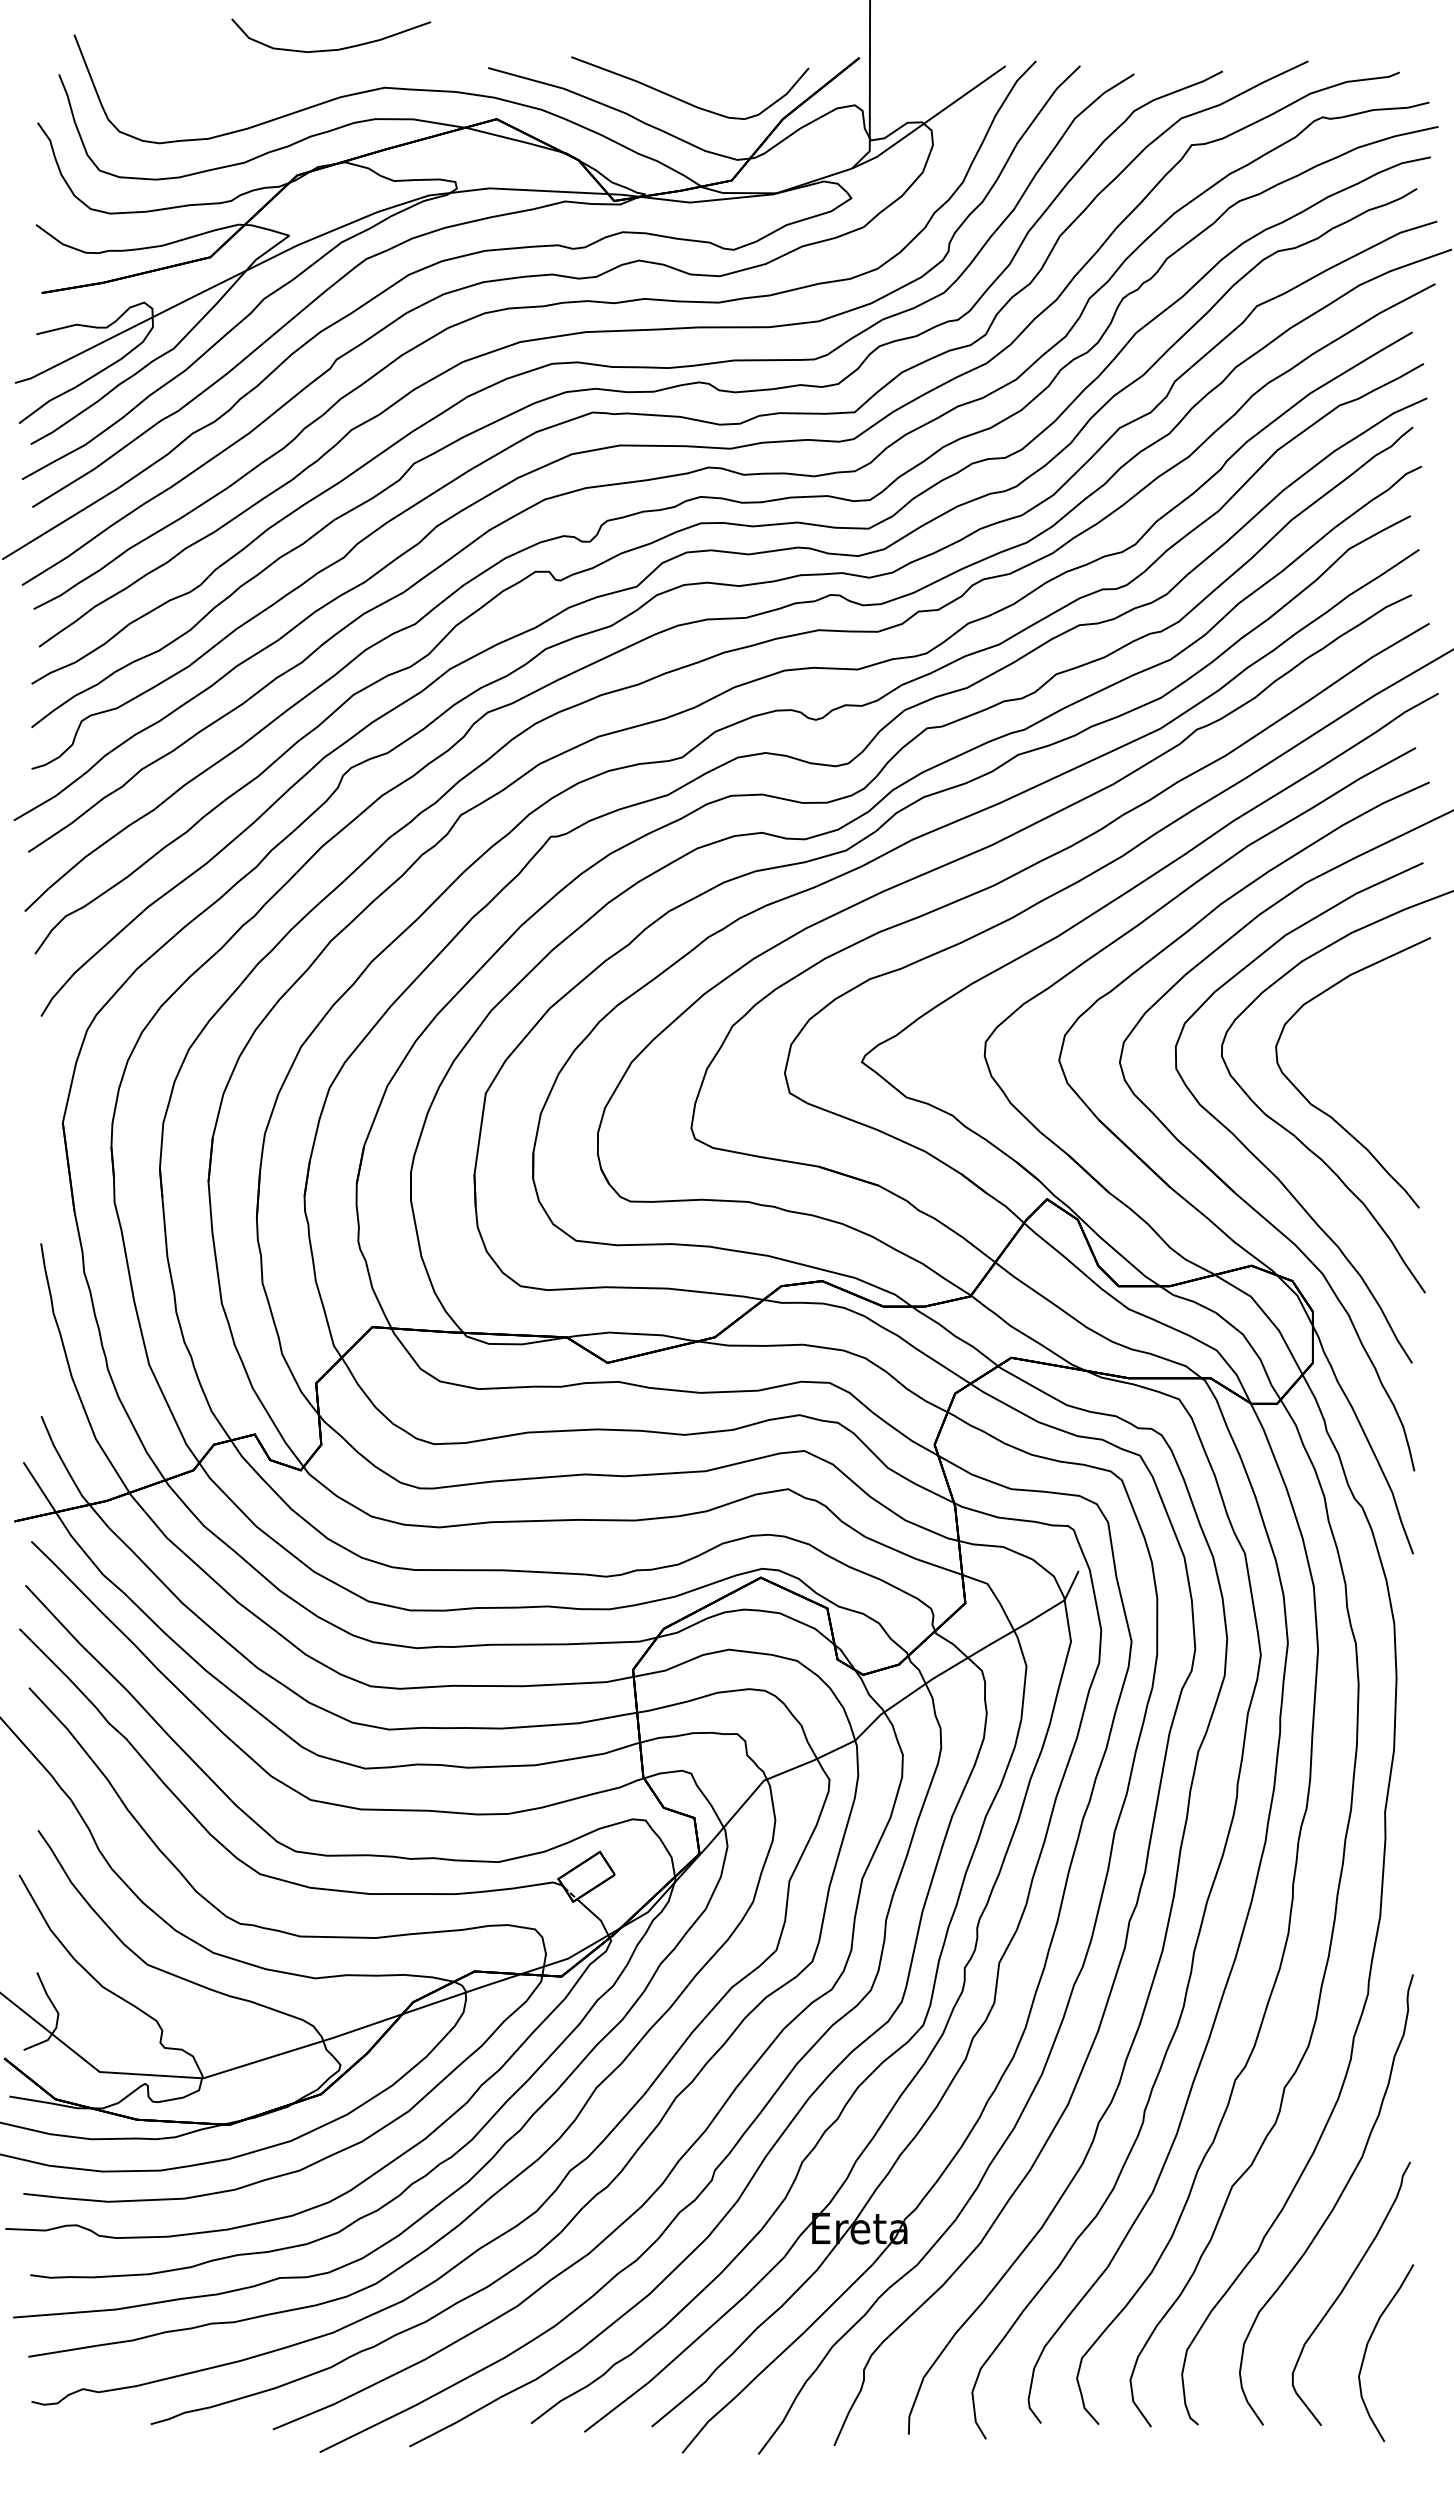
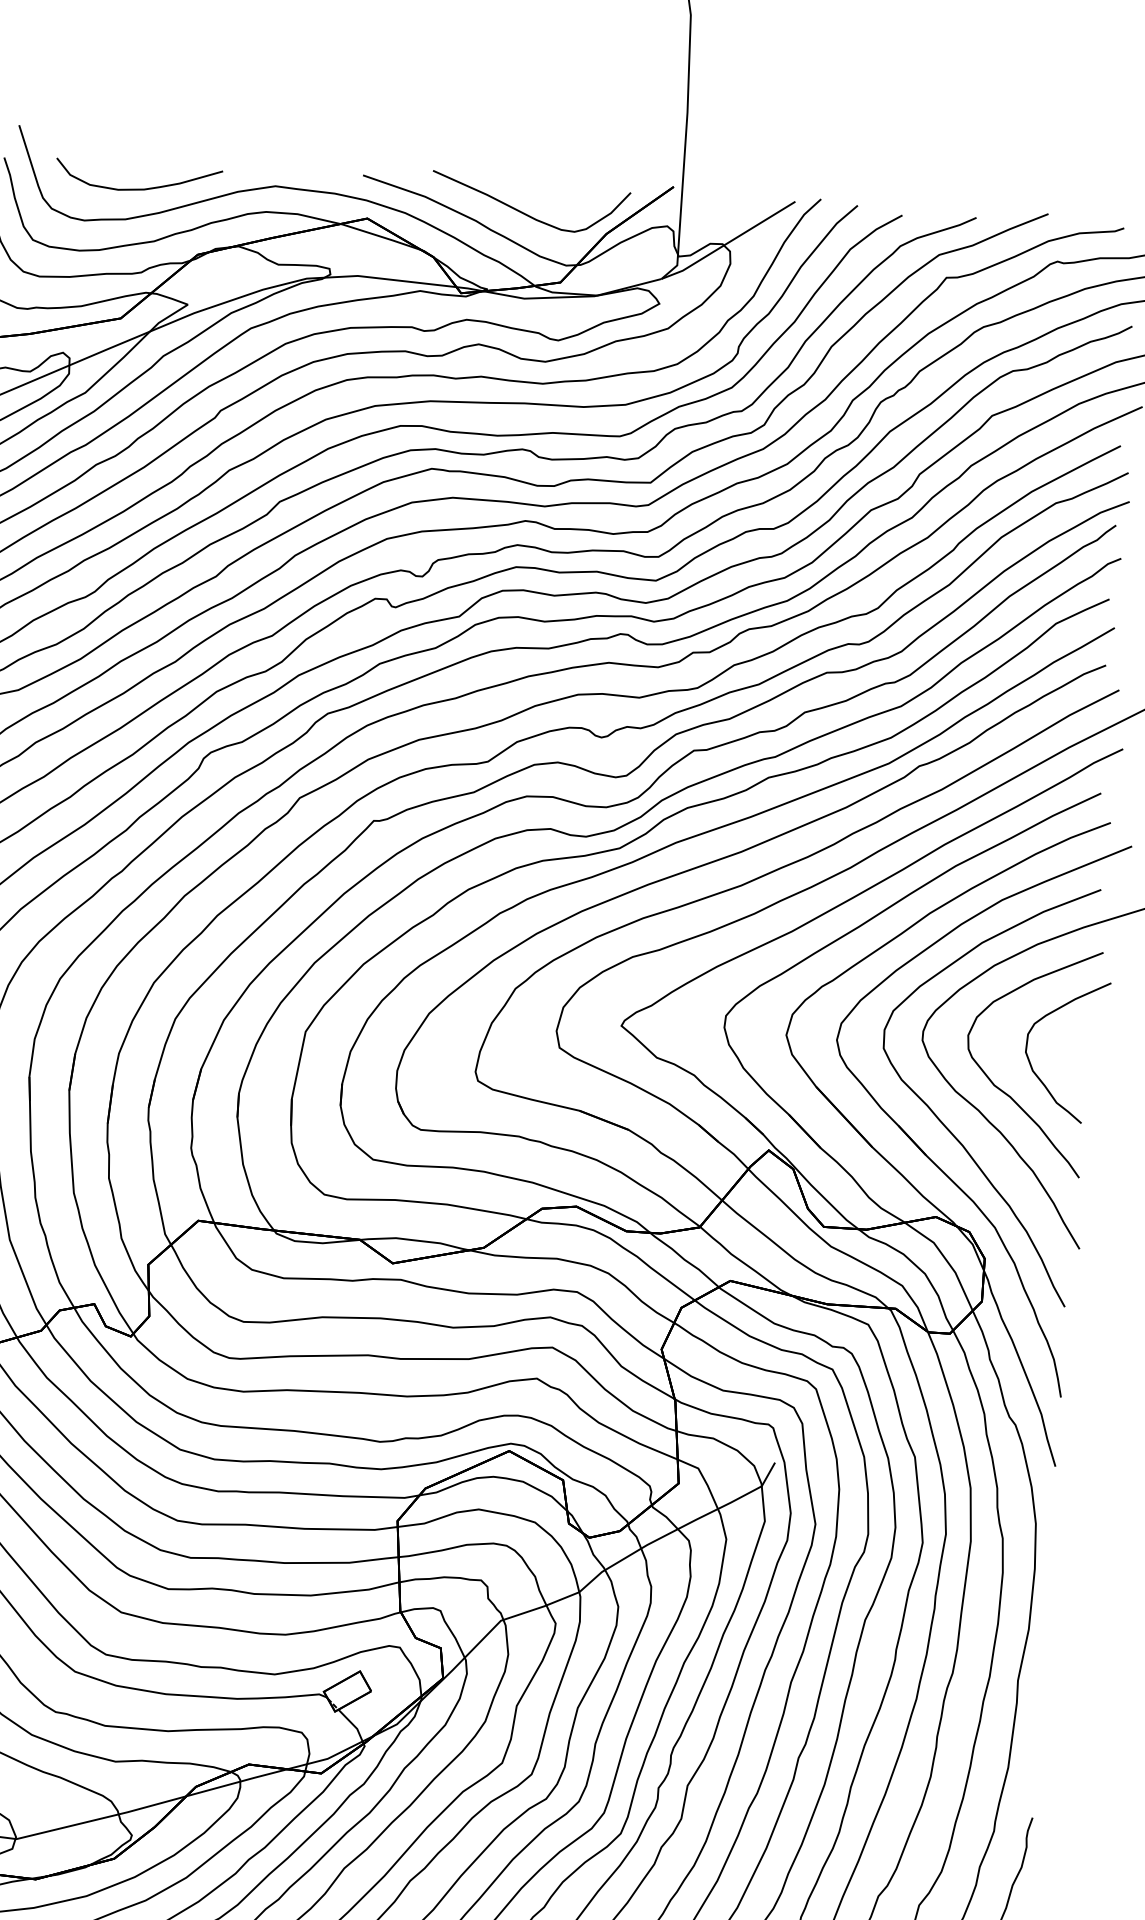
curve: (331, 49) -> (138, 188), moved
curve: (1354, 1078) -> (1032, 1066), added

